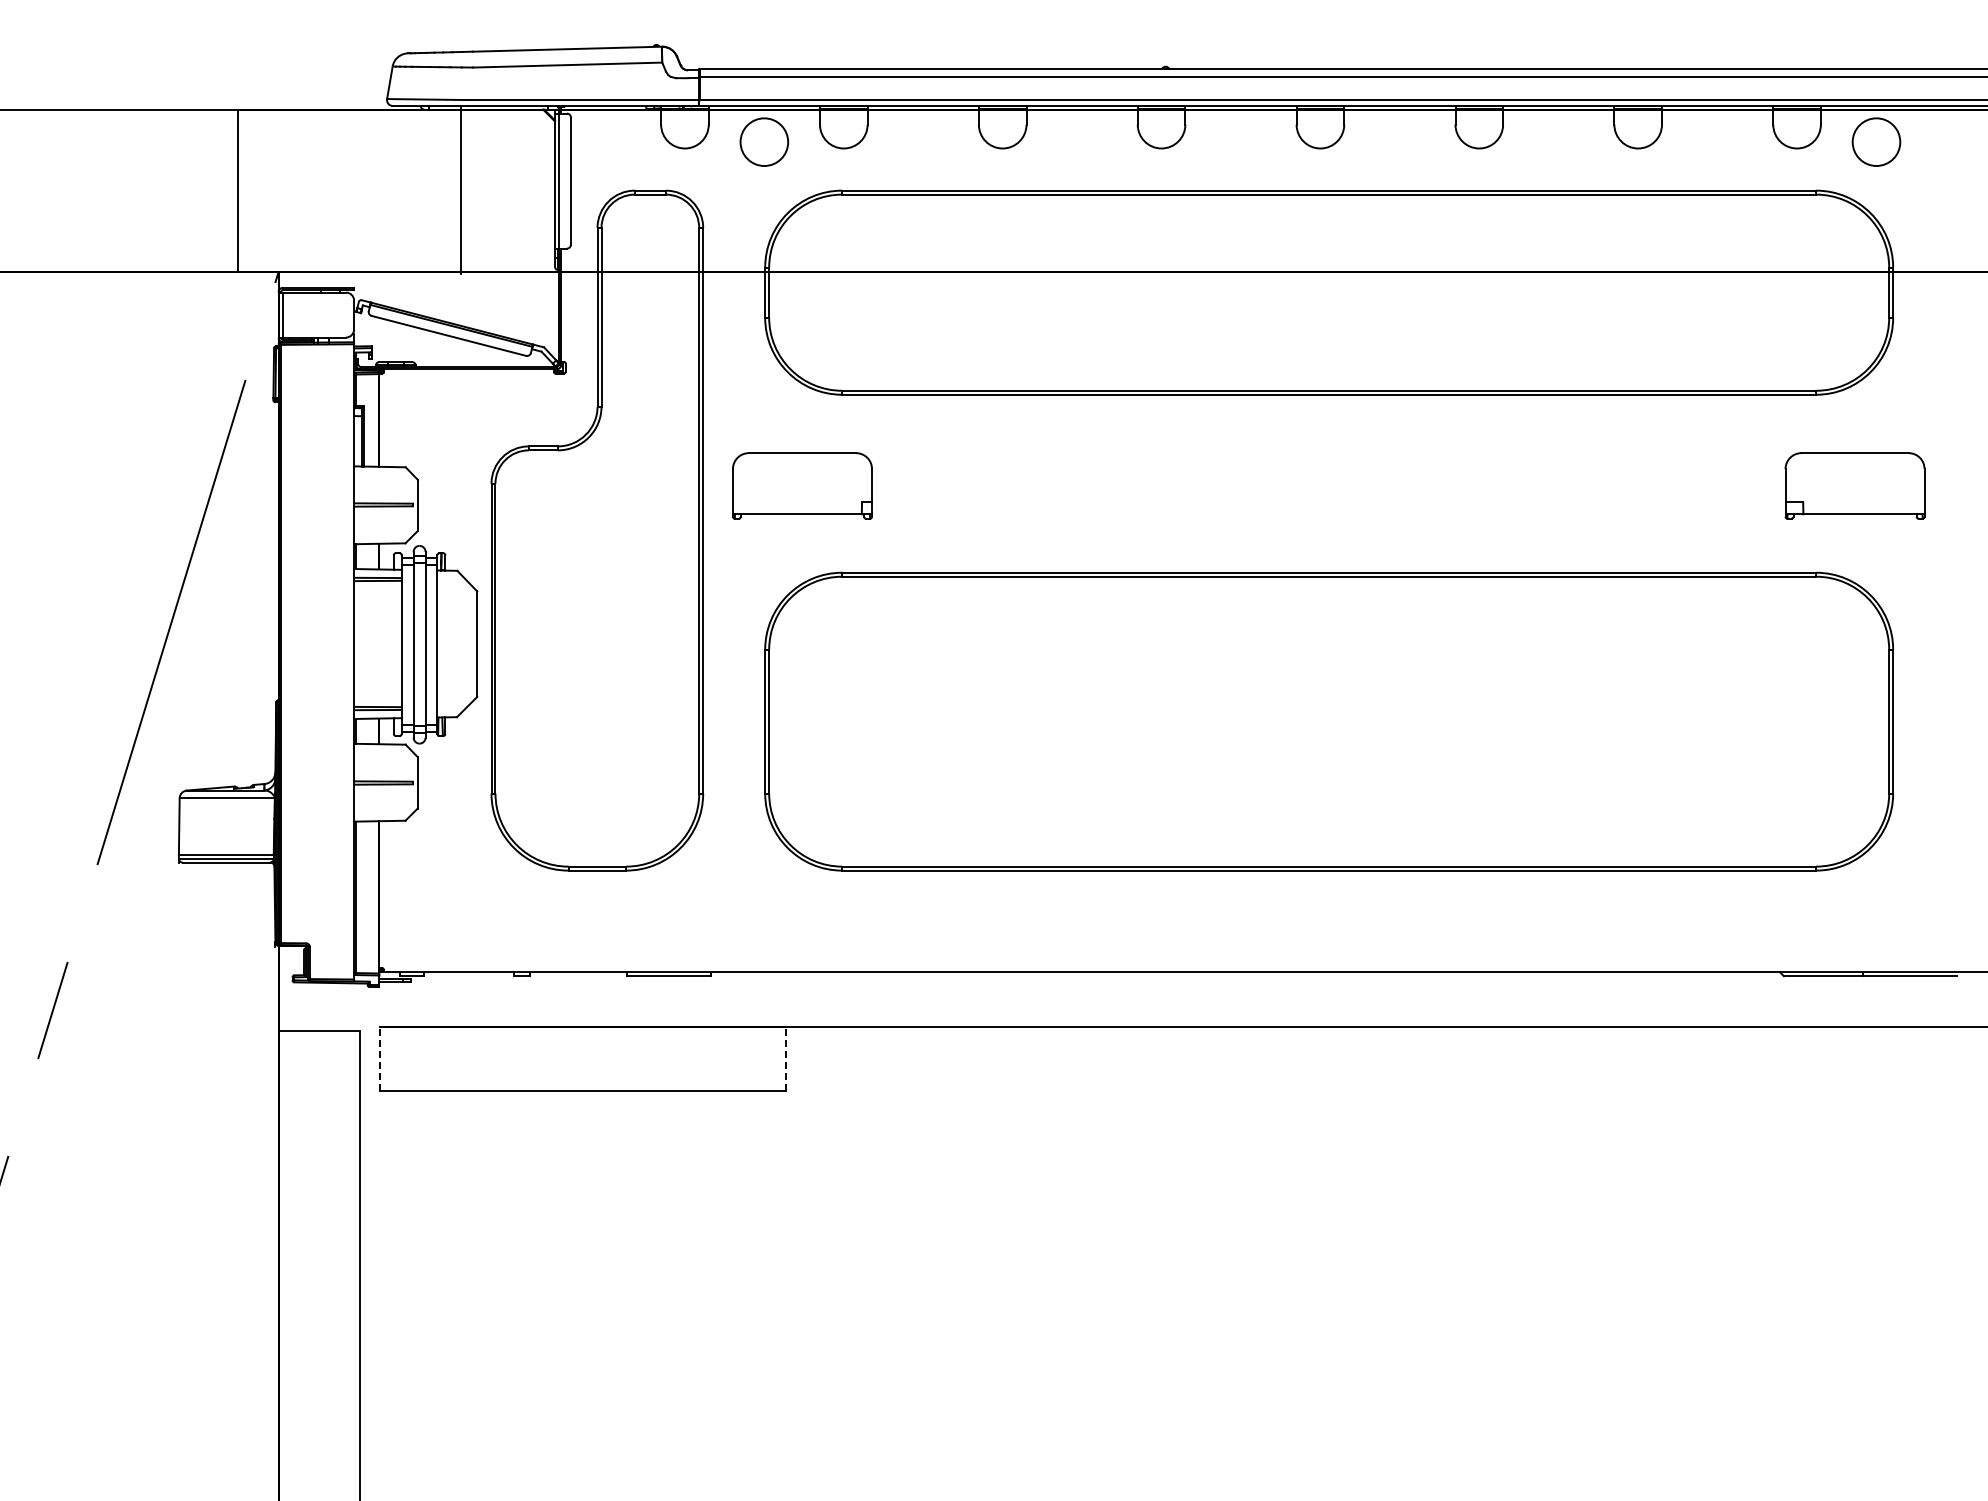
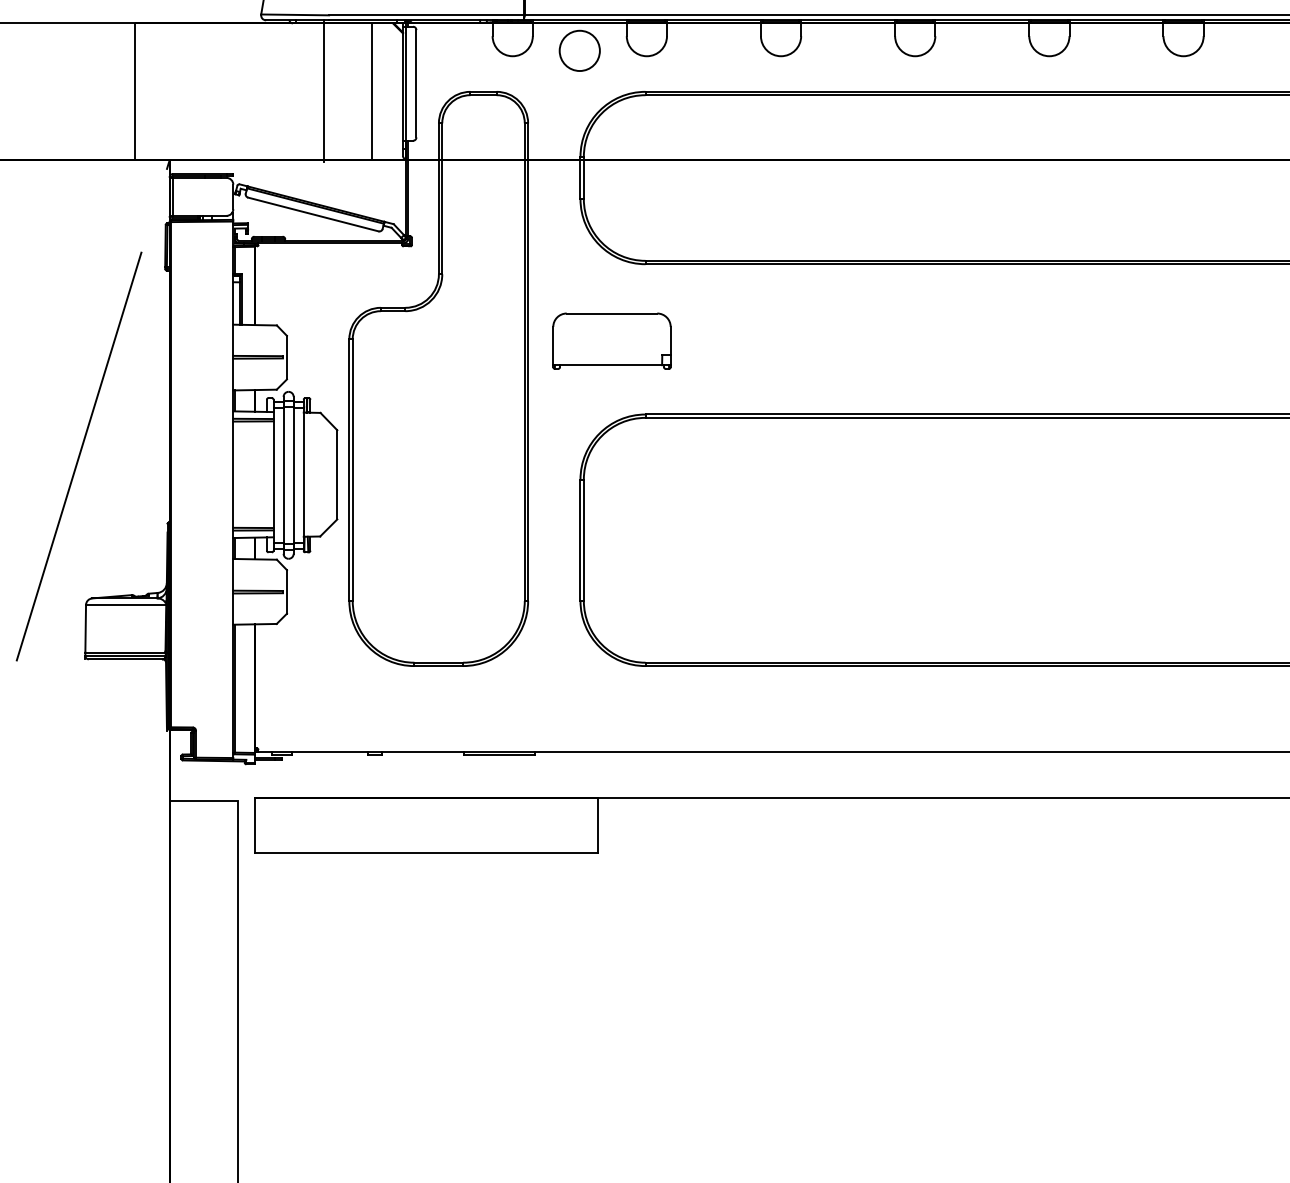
line: (518, 190) -> (372, 91), added
line: (380, 1058) -> (255, 824), dashed -> solid
line: (785, 1058) -> (597, 824), dashed -> solid

